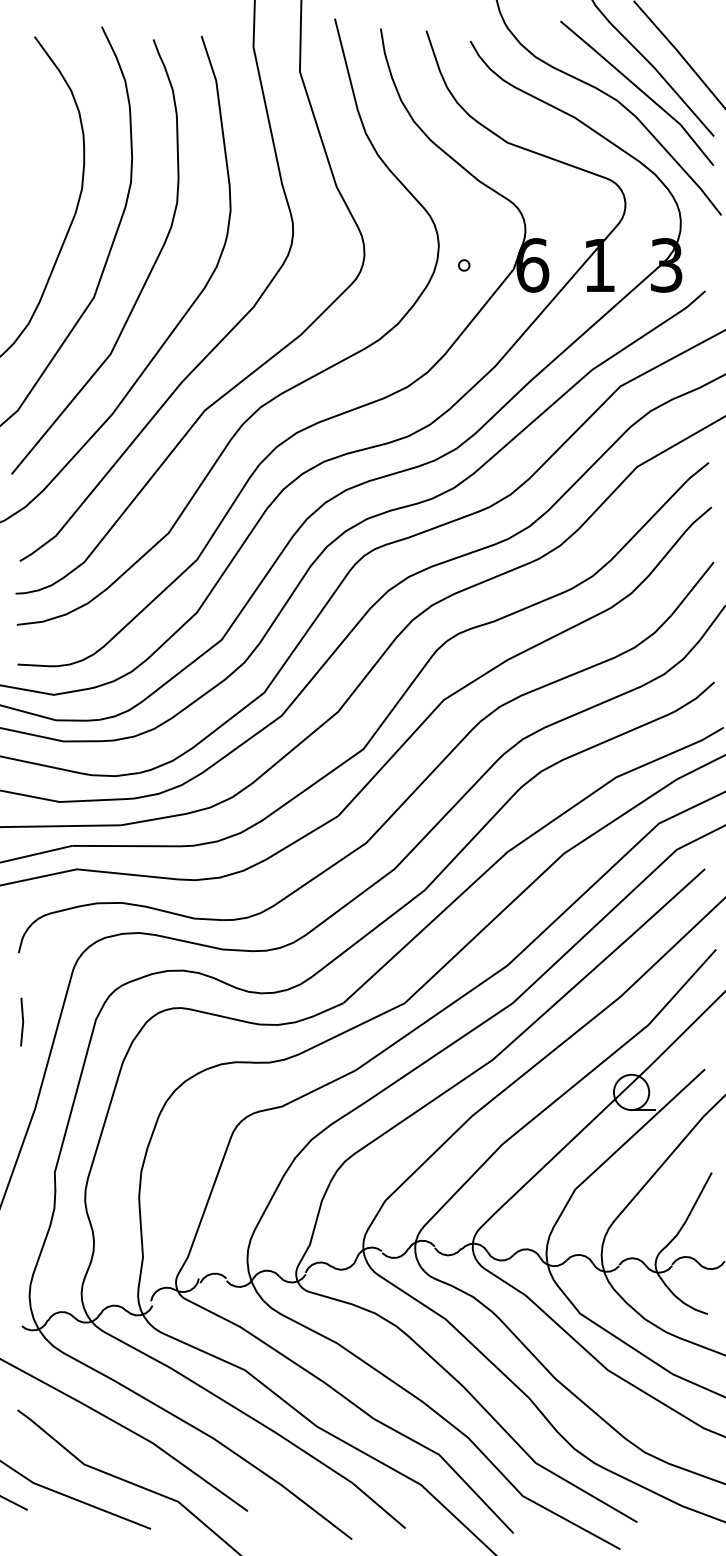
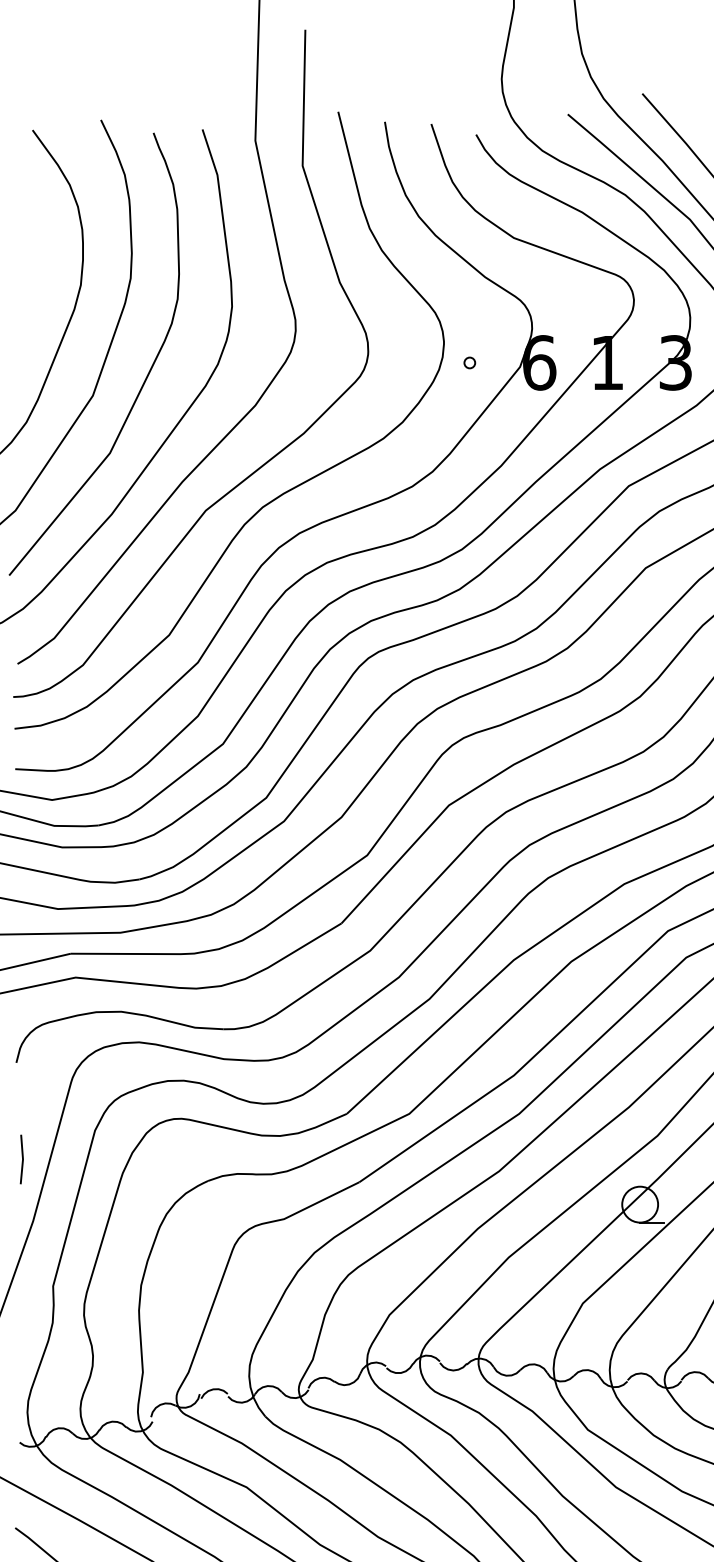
line: (22, 1021) -> (22, 1158), moved

